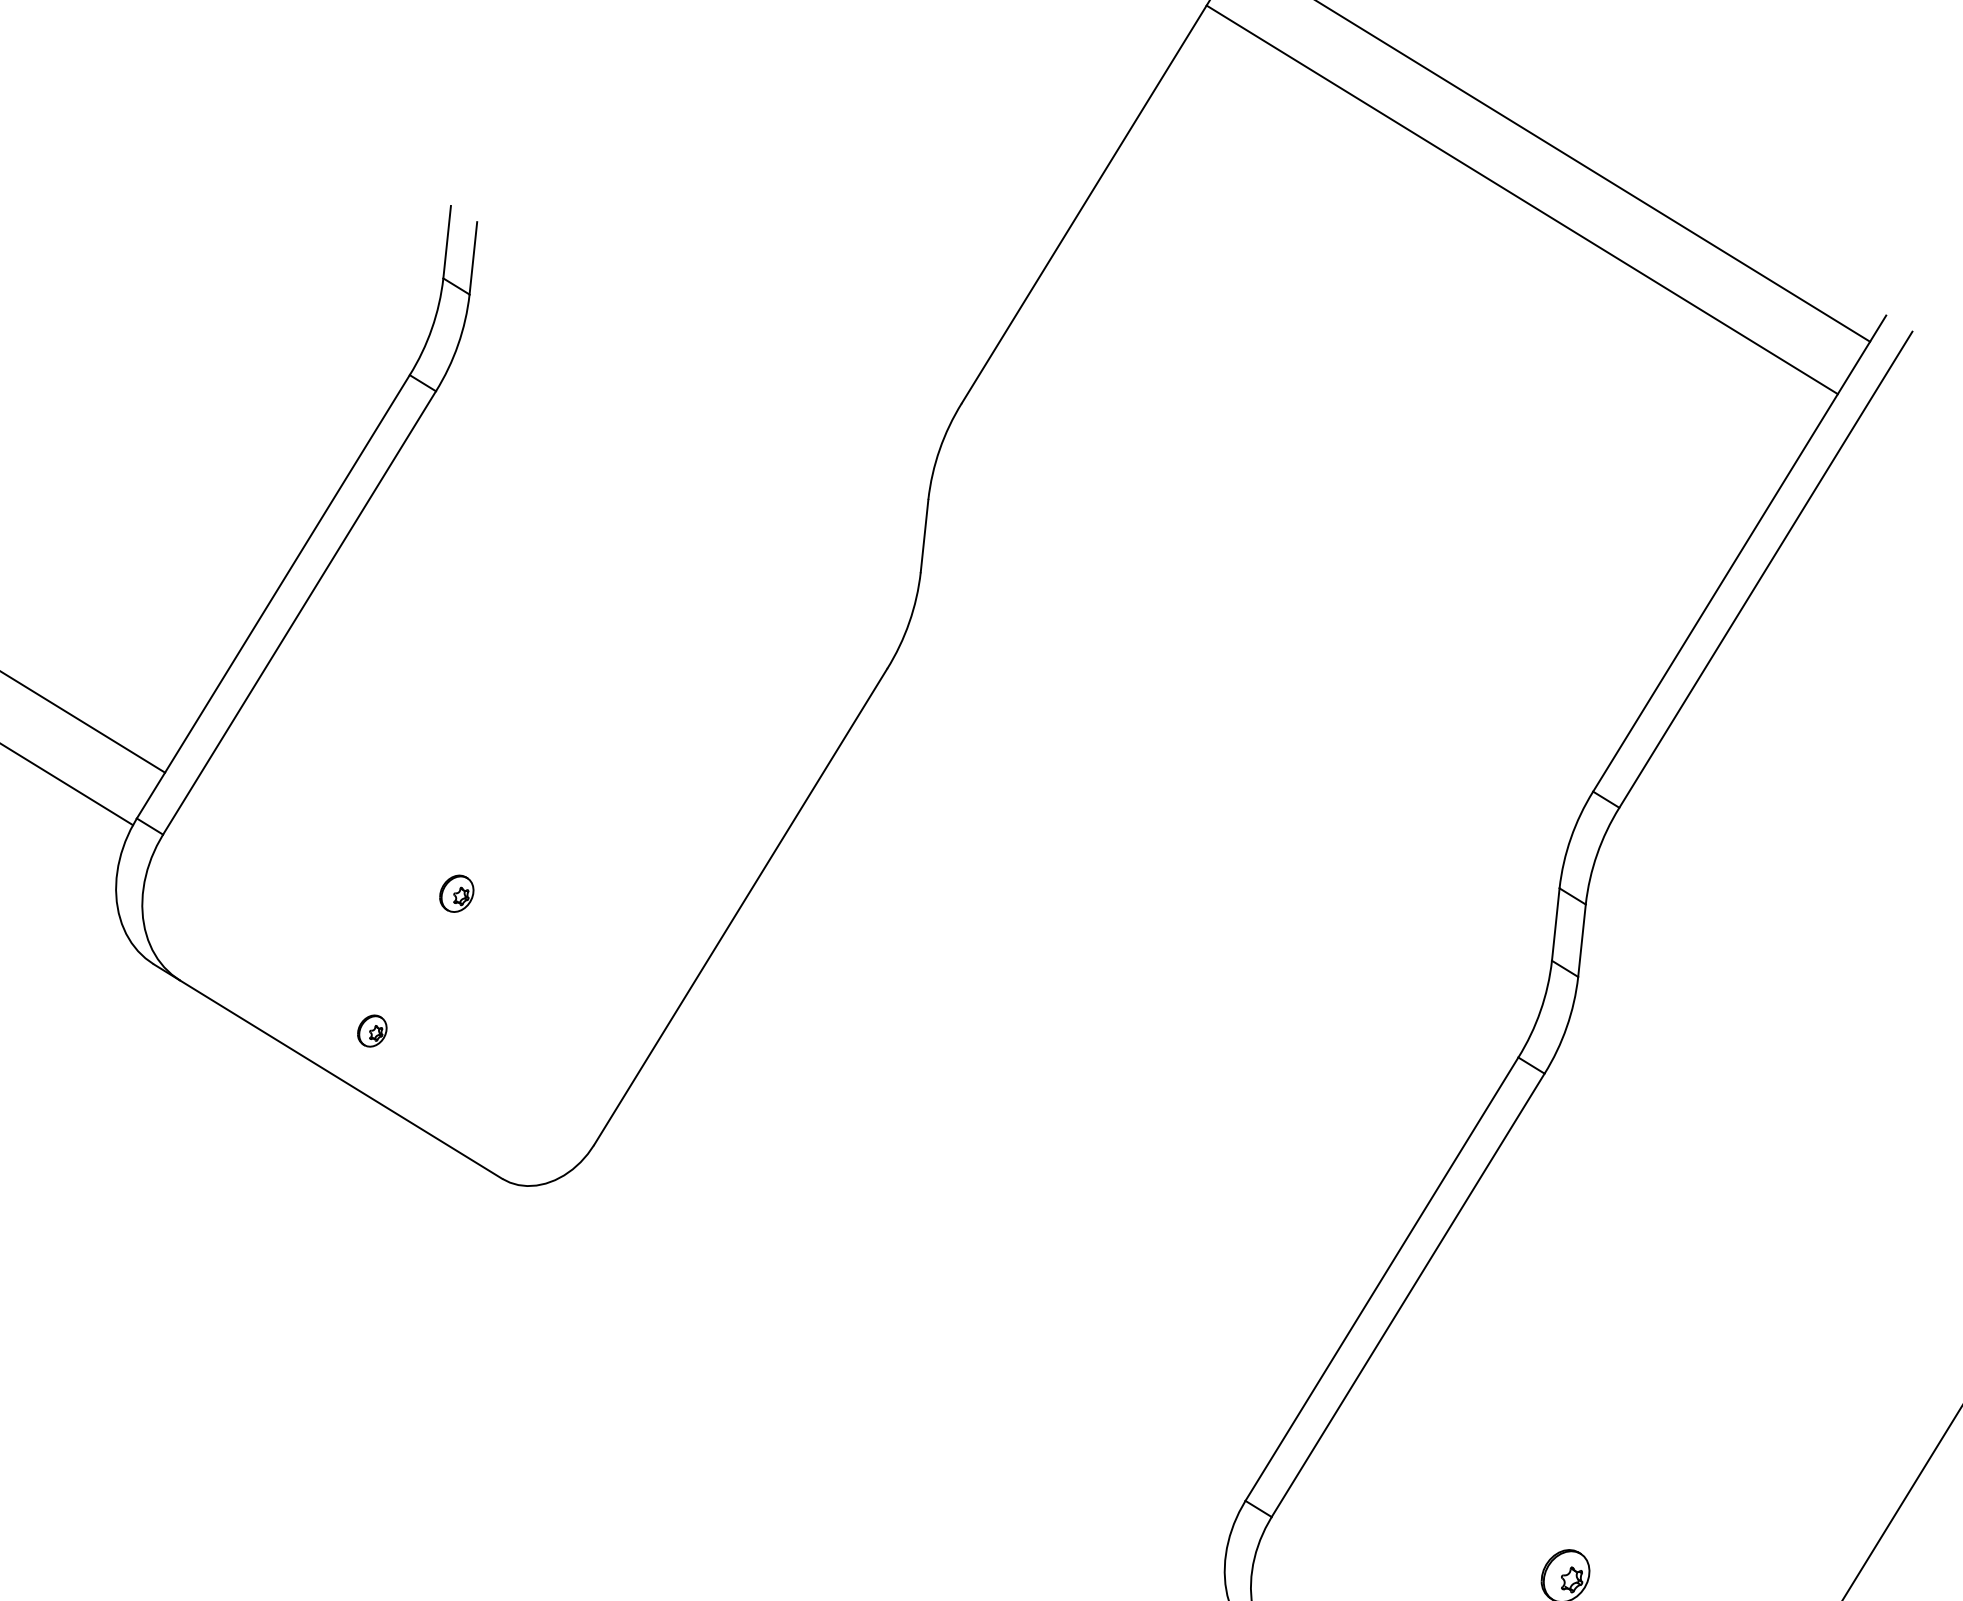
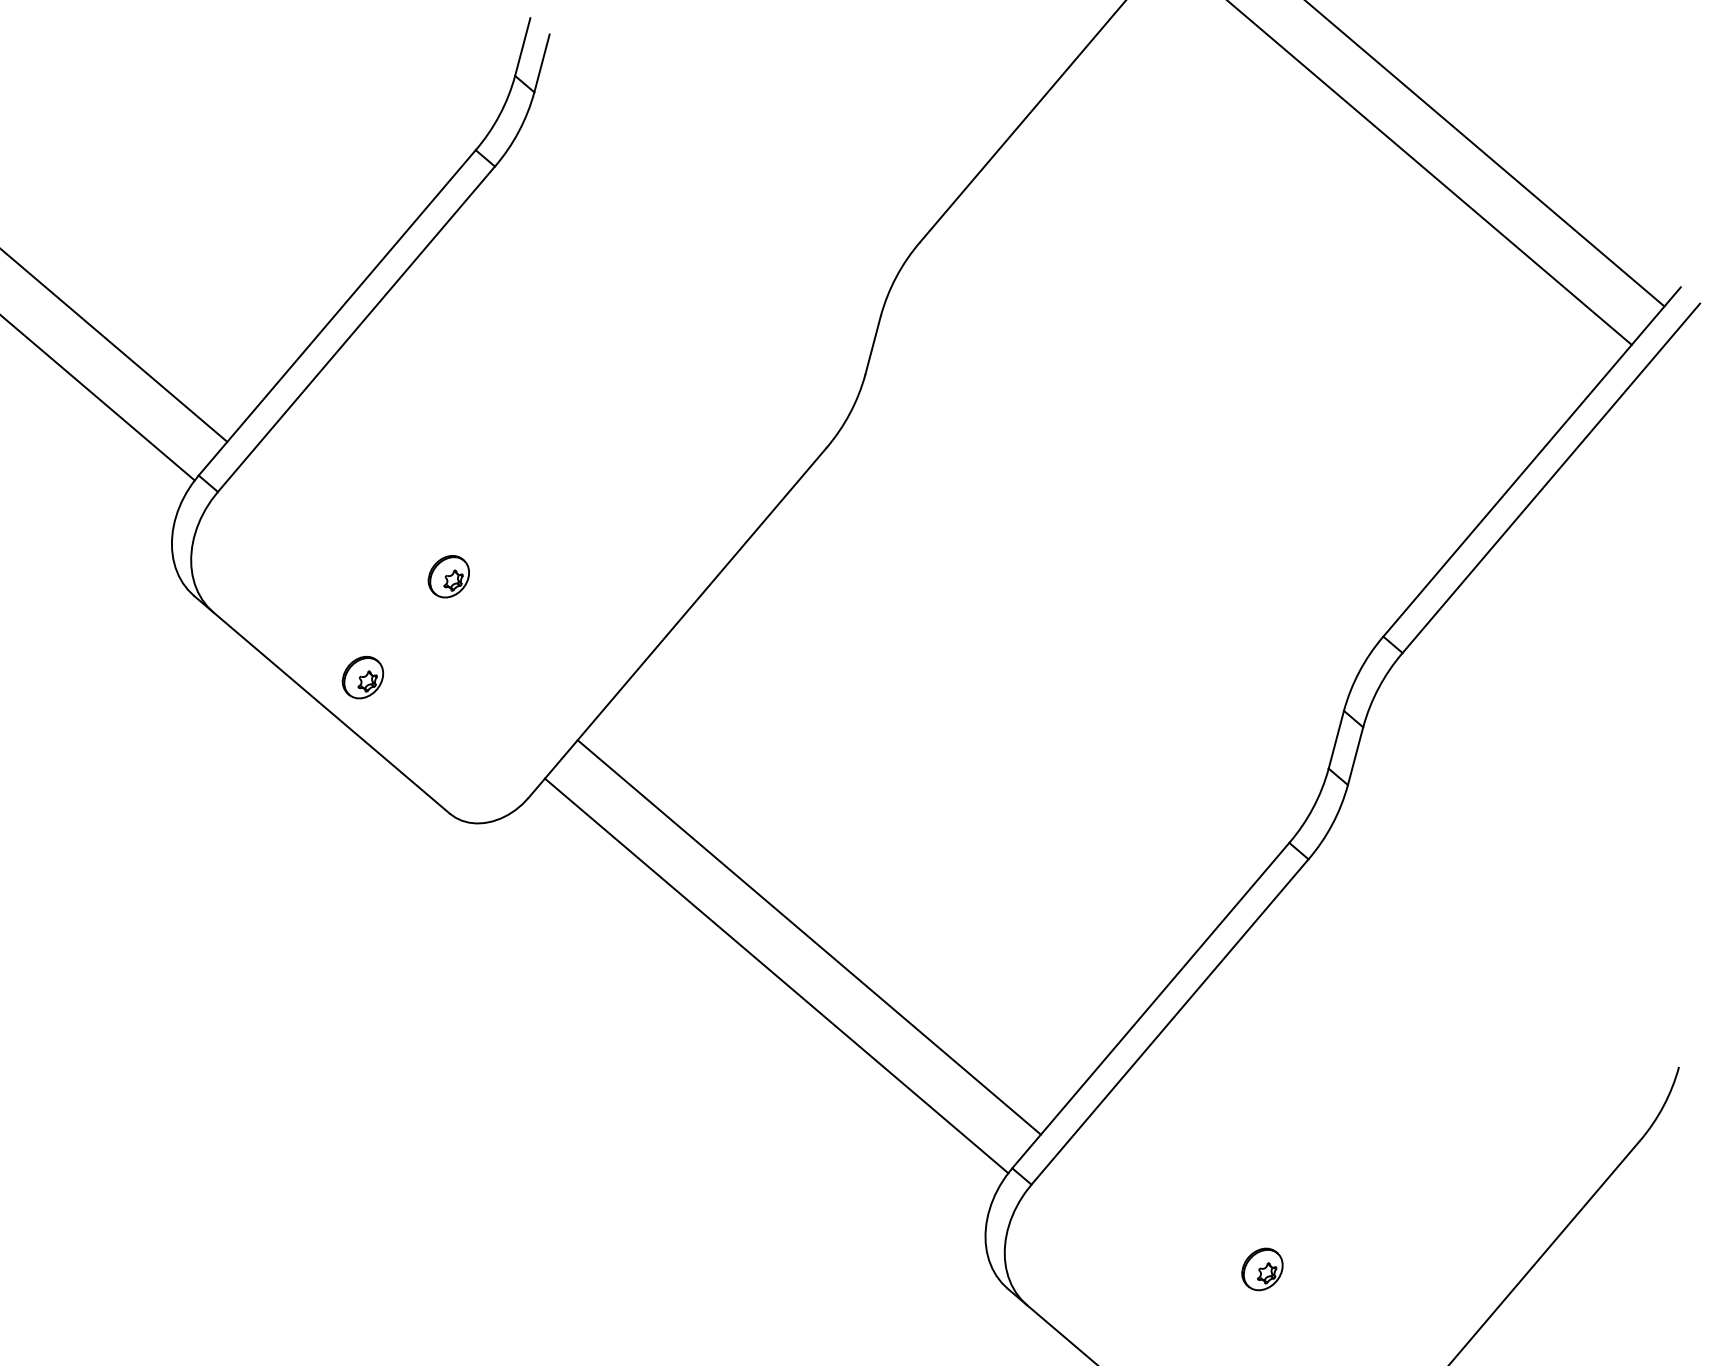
part: (456, 893) -> (448, 576), size x1.43
part: (371, 1031) -> (362, 677), size x1.67
line: (957, 1261) -> (808, 937), added
line: (925, 1312) -> (776, 975), added

